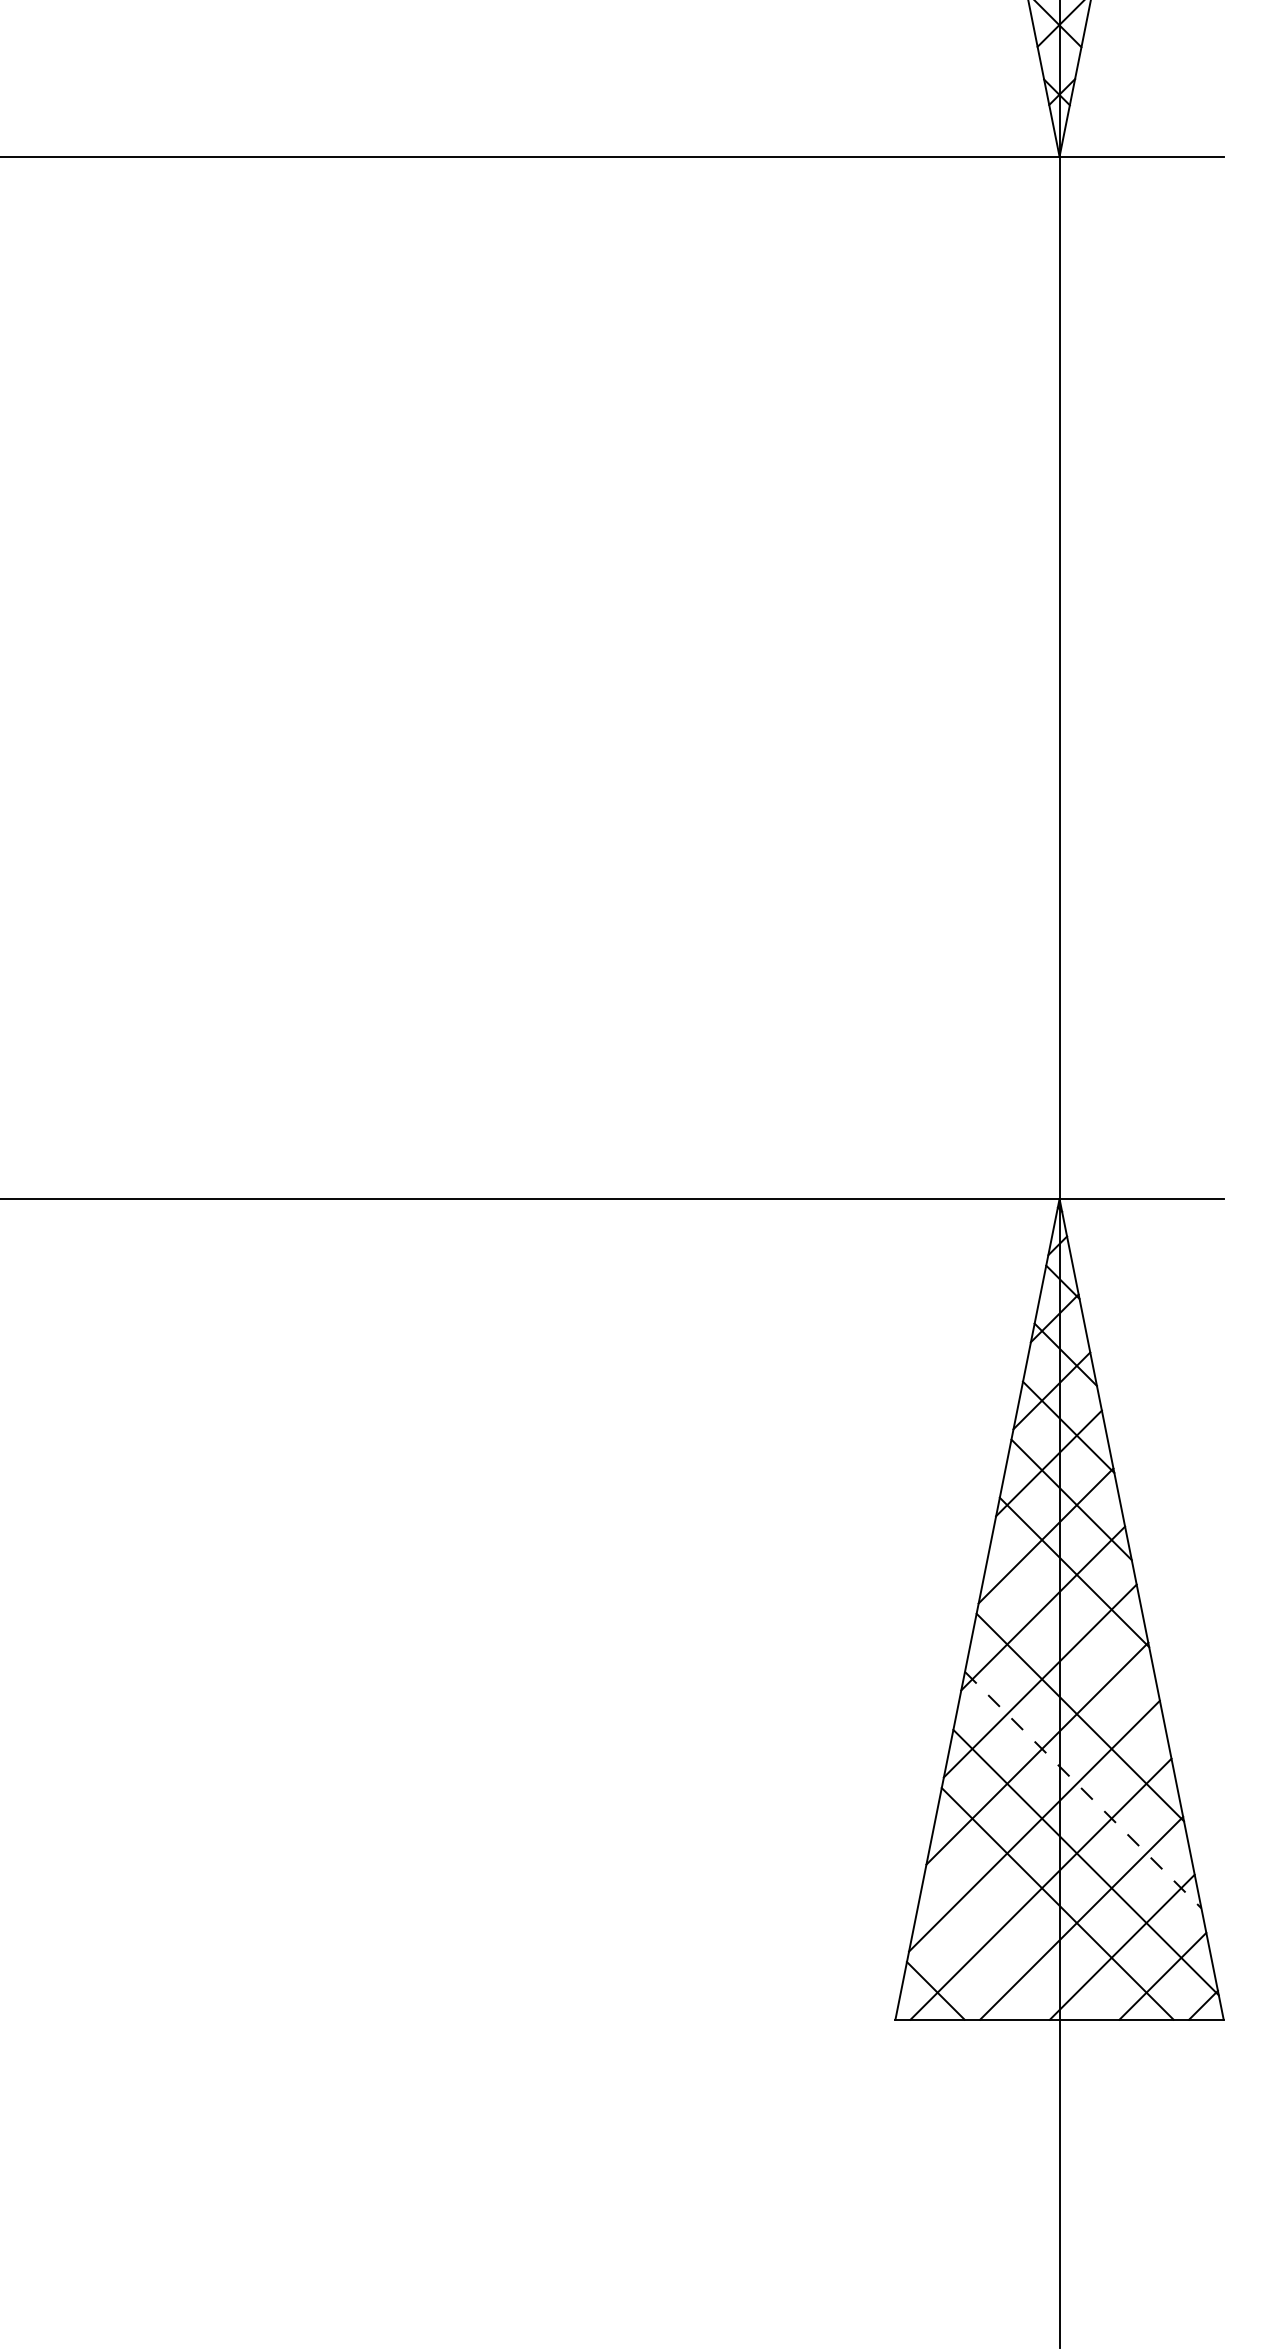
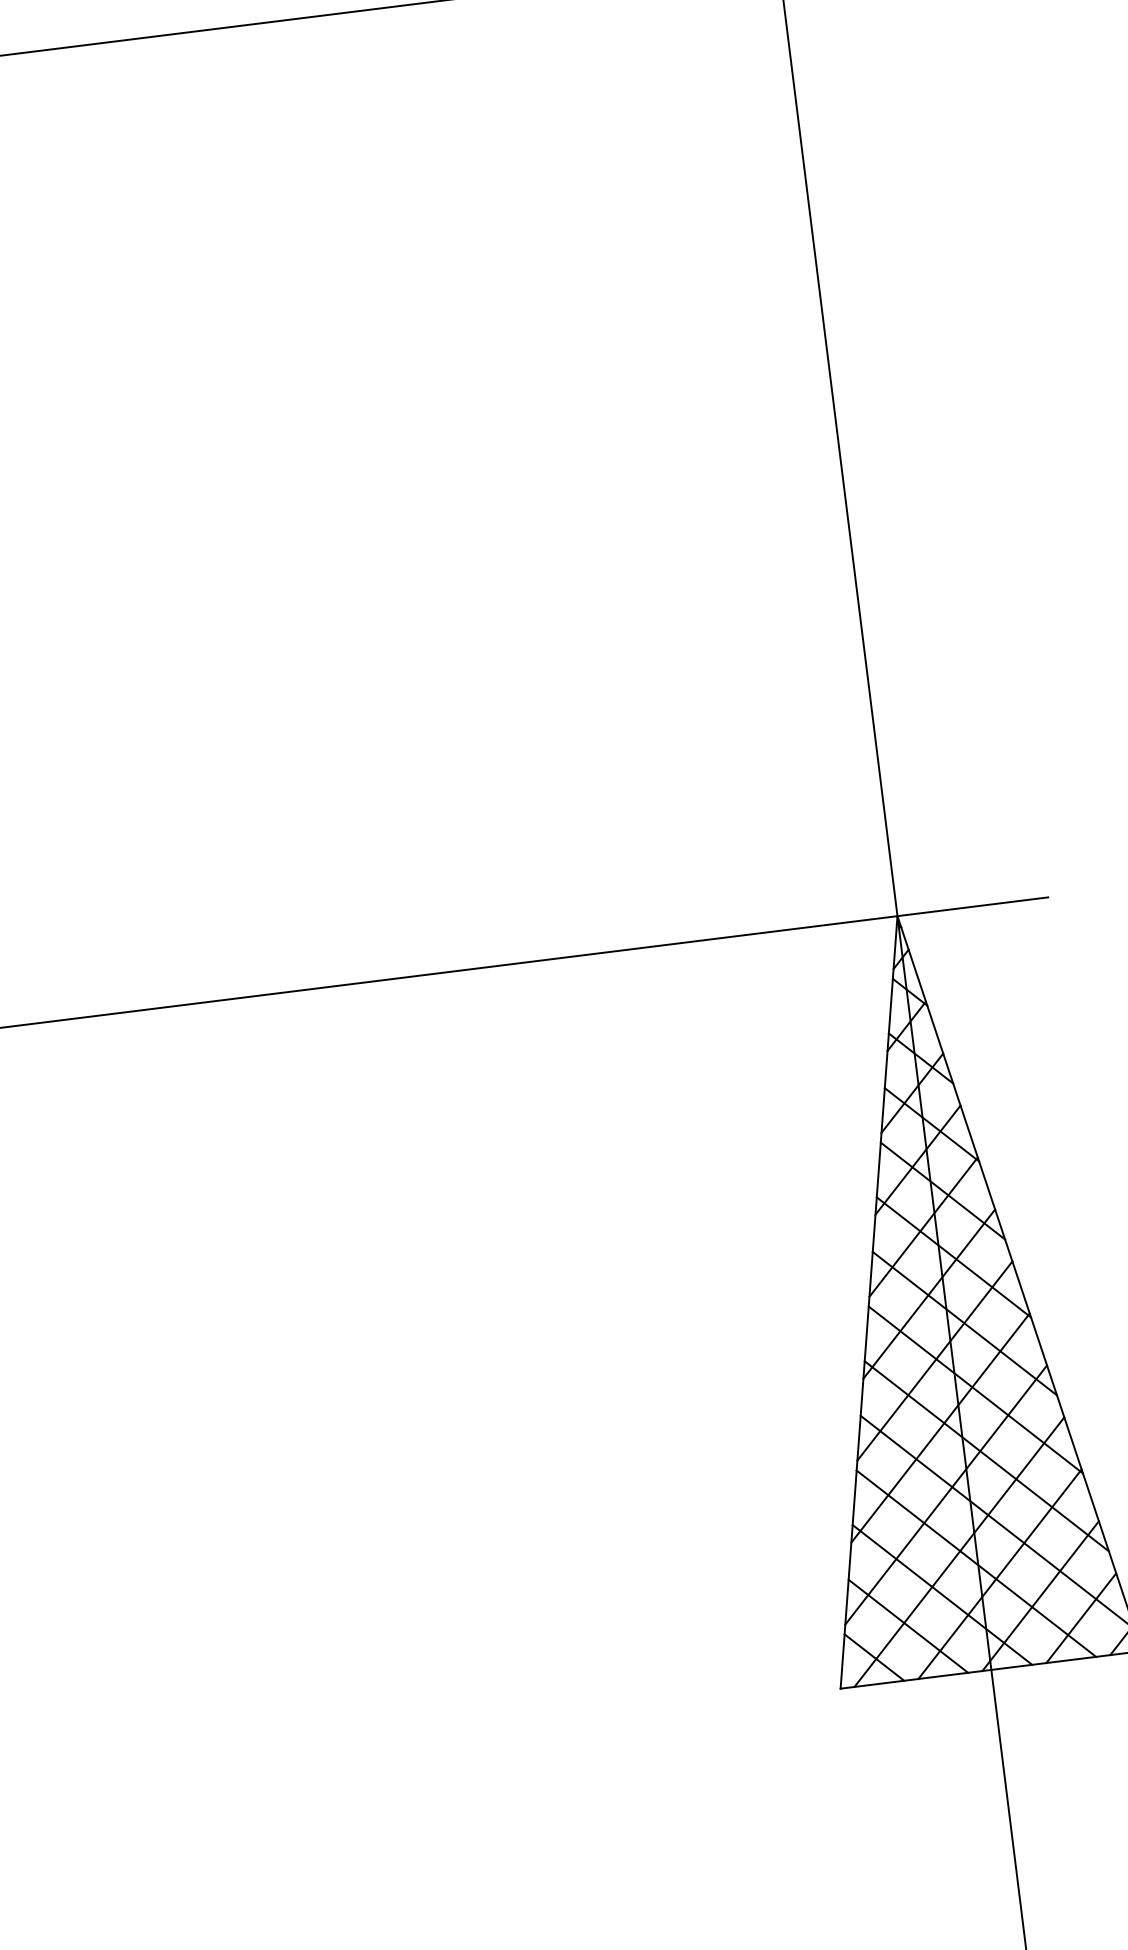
line: (1077, 1644) -> (964, 1323), added
line: (1083, 1790) -> (987, 1456), dashed -> solid
line: (1017, 1932) -> (942, 1594), added
line: (976, 1961) -> (908, 1625), added

